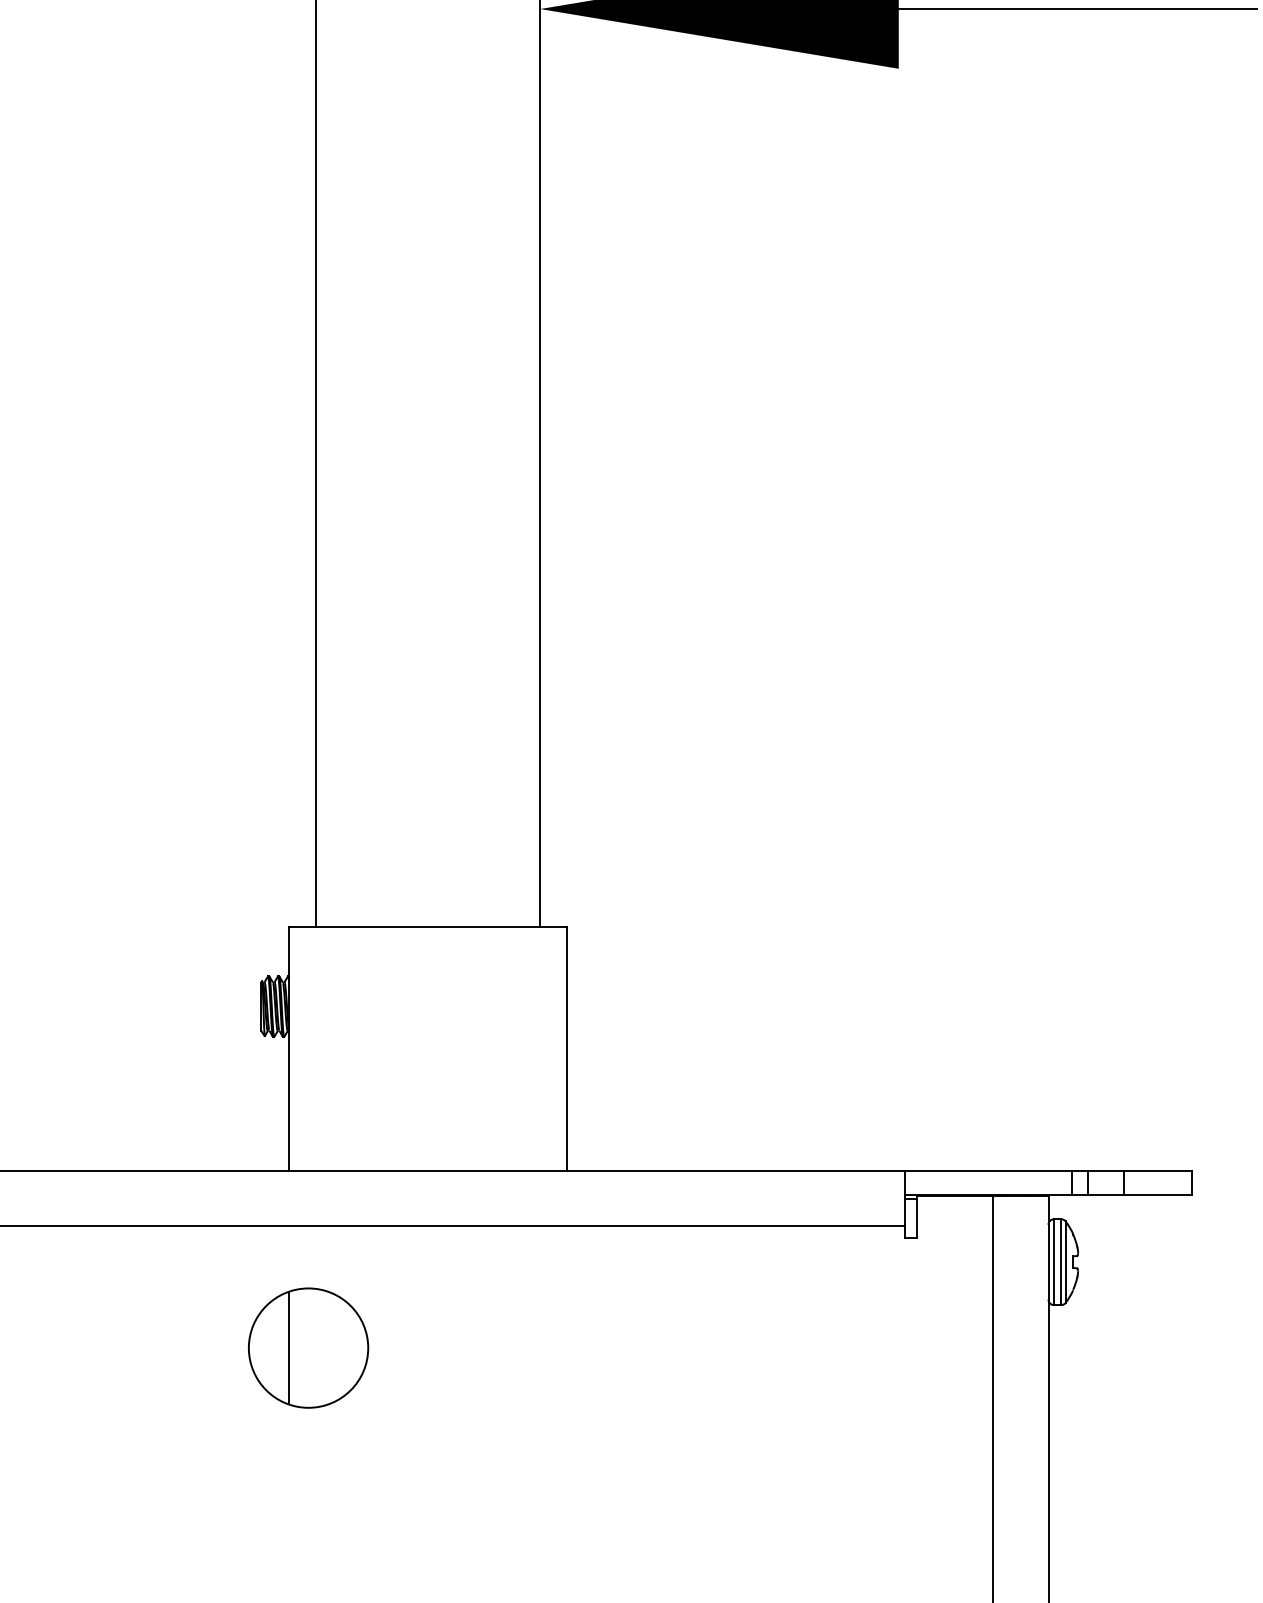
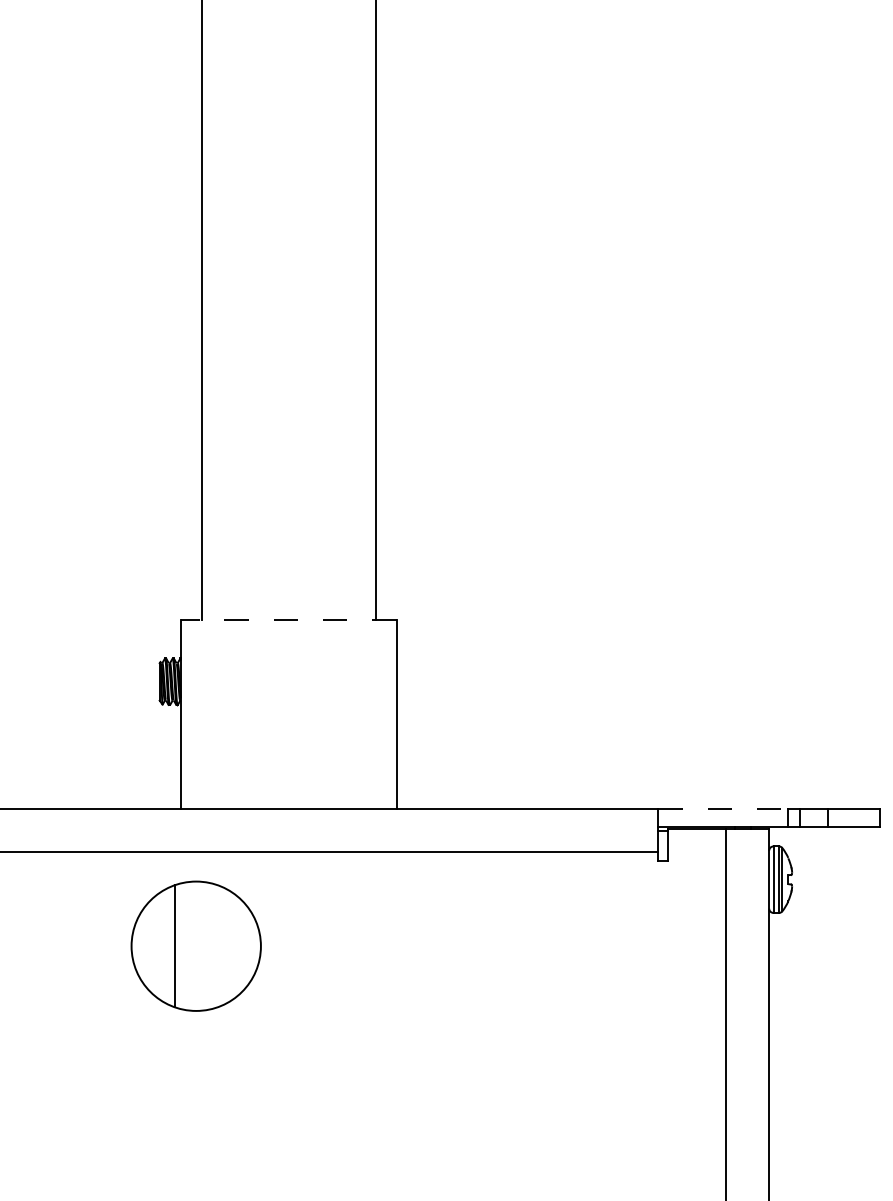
line: (427, 927) -> (288, 620), solid -> dashed
line: (988, 1170) -> (722, 808), solid -> dashed
part: (308, 1347) -> (196, 945), size x1.4

